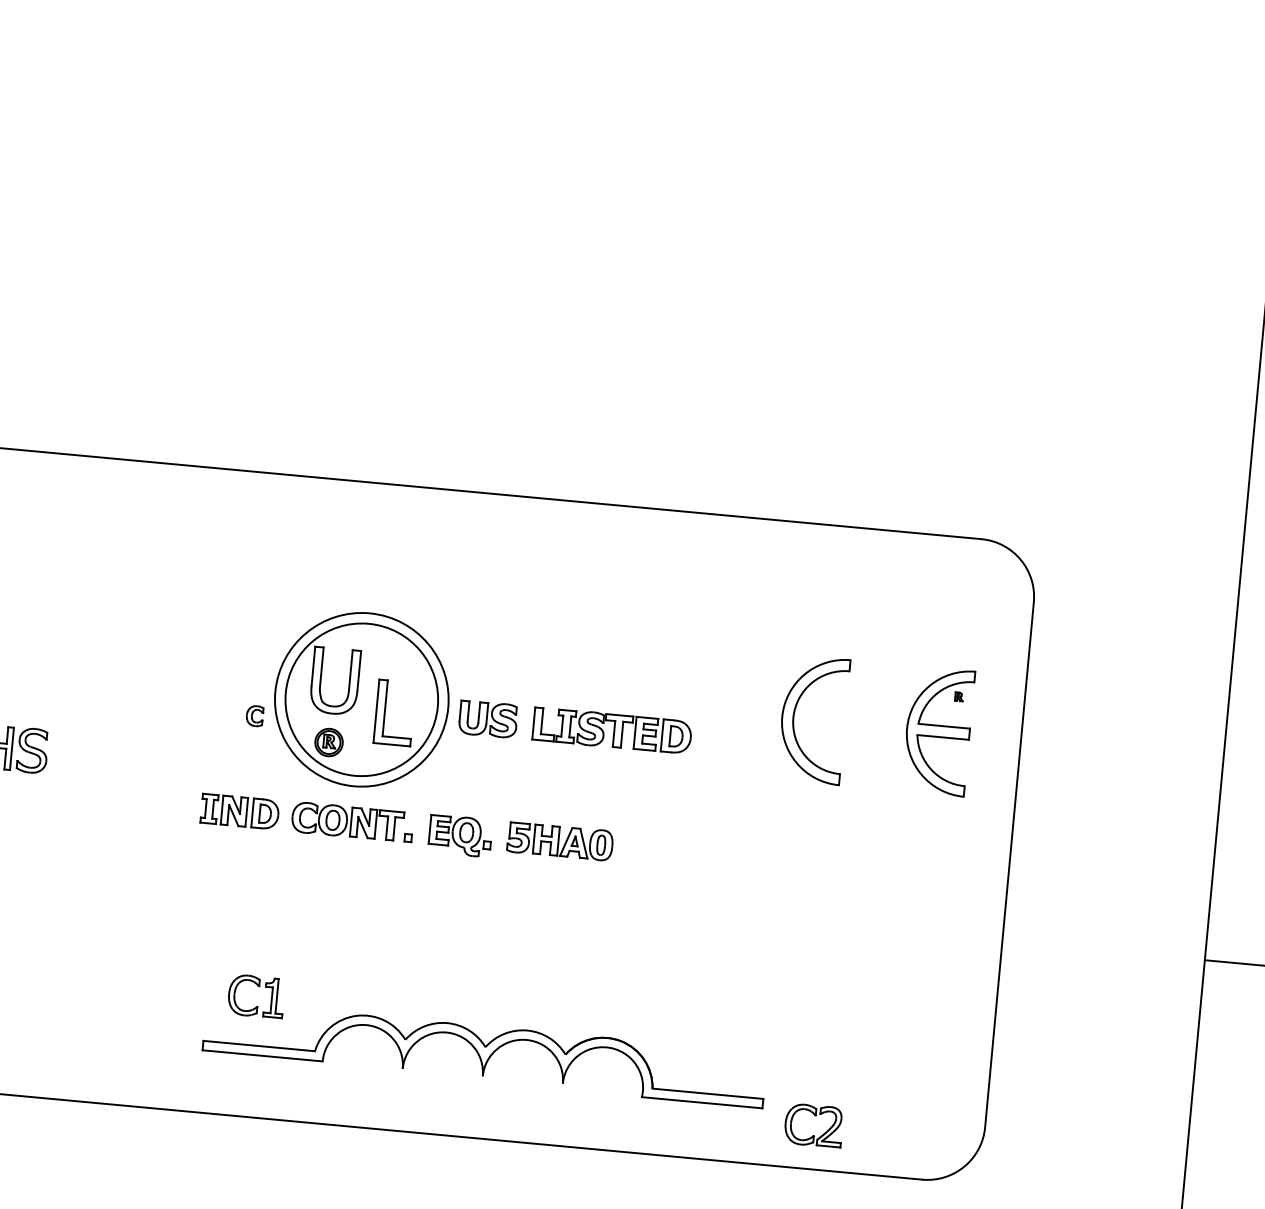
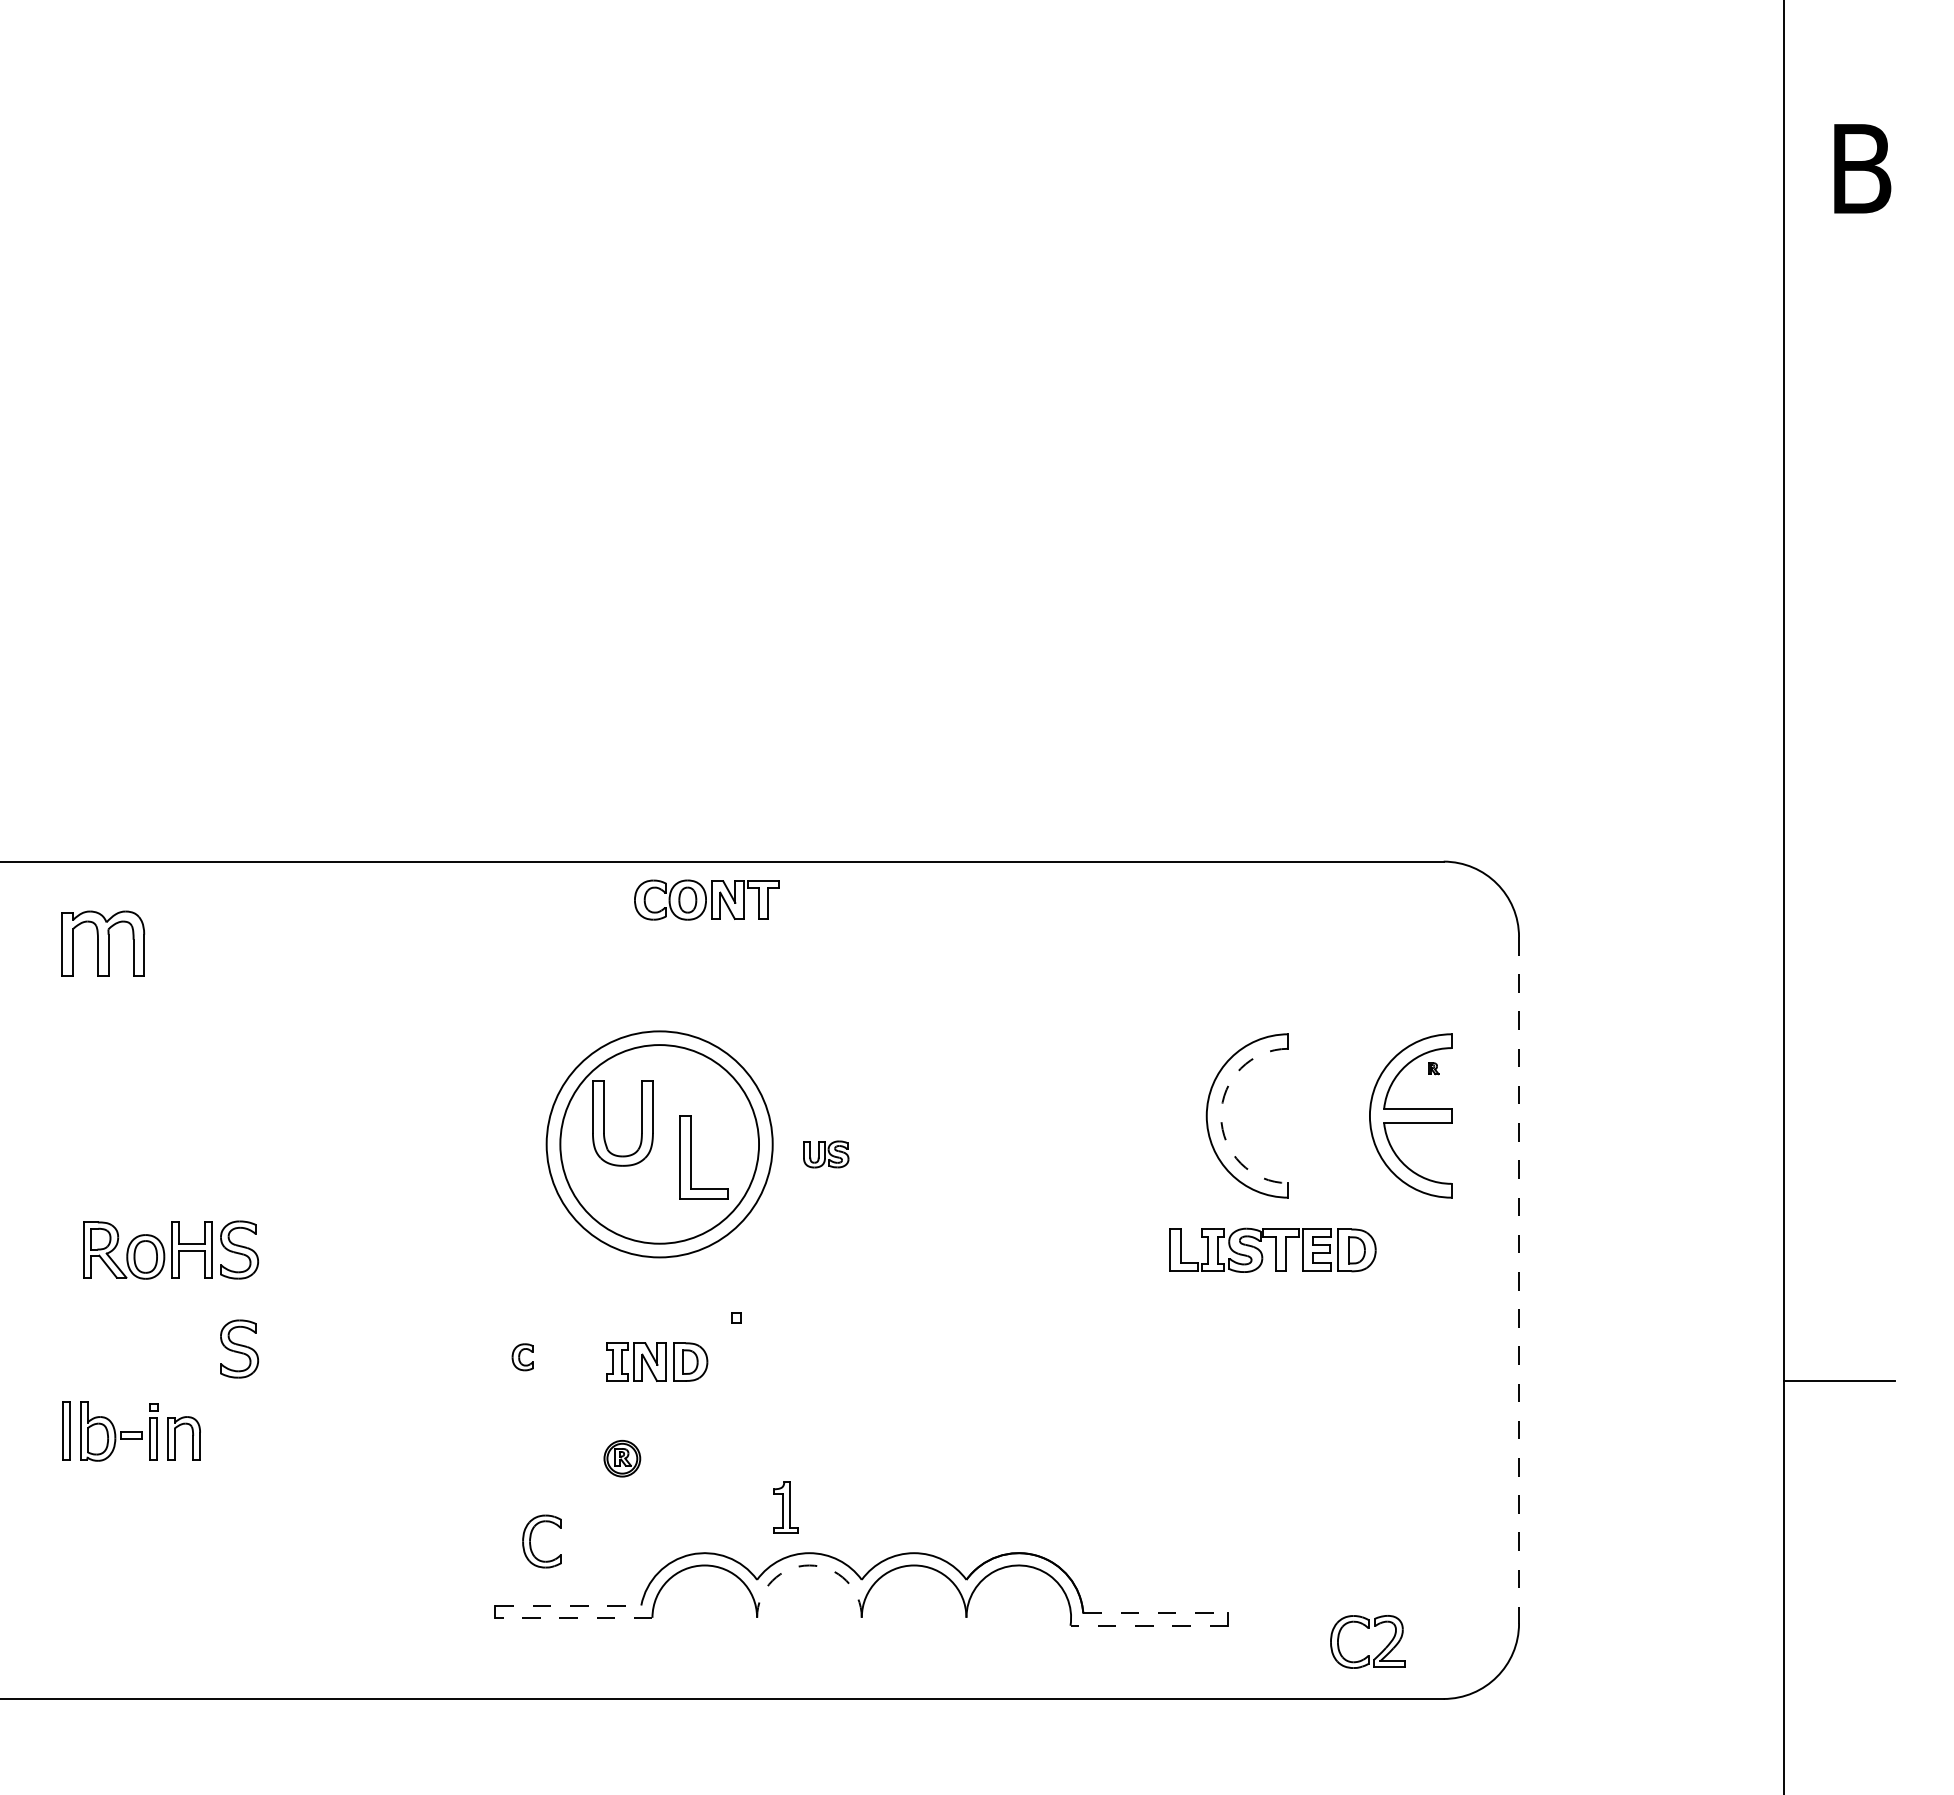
part: (254, 716) -> (522, 1357), moved
arc: (793, 717) -> (1221, 1115), solid -> dashed
part: (488, 719) -> (826, 1154), size x0.6
part: (611, 730) -> (1272, 1249), moved
part: (329, 742) -> (622, 1458), moved
part: (240, 811) -> (657, 1361), moved
part: (347, 821) -> (706, 899), moved
part: (25, 826) -> (239, 1348), added
part: (460, 835) -> (803, 1308), removed
part: (559, 840) -> (933, 1303), removed
line: (1009, 864) -> (1519, 1280), solid -> dashed
part: (273, 998) -> (785, 1507), moved
arc: (446, 1032) -> (809, 1565), solid -> dashed
line: (259, 1046) -> (568, 1605), solid -> dashed
line: (262, 1055) -> (573, 1617), solid -> dashed
line: (708, 1093) -> (1156, 1613), solid -> dashed
line: (702, 1102) -> (1149, 1625), solid -> dashed
part: (814, 1115) -> (1367, 1628), moved

